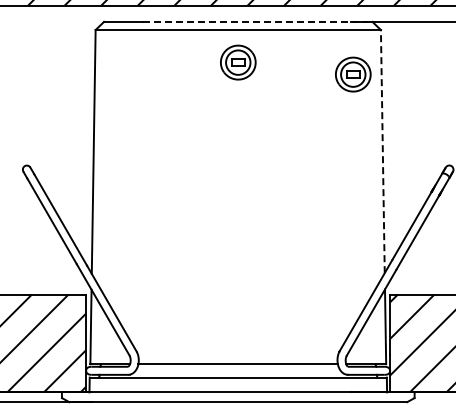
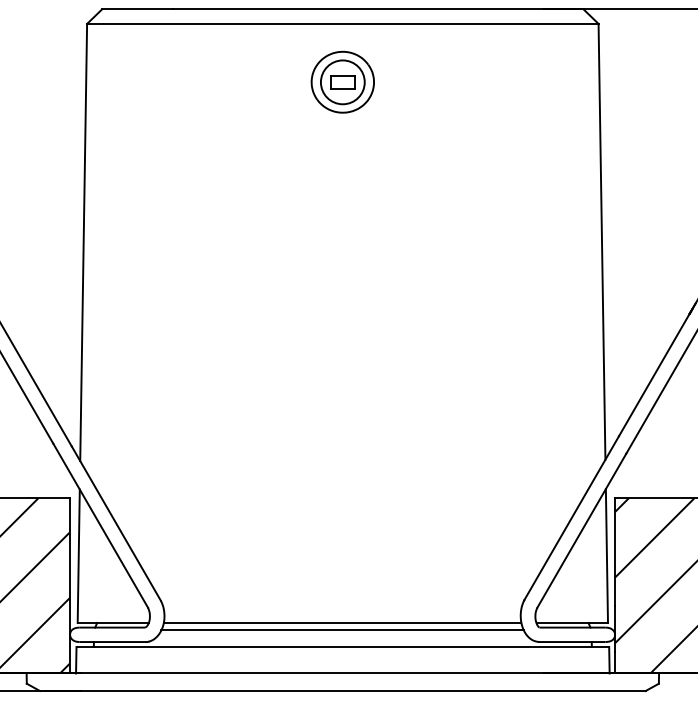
line: (257, 21) -> (377, 8), dashed -> solid
part: (353, 74) -> (549, 103), removed
line: (382, 151) -> (601, 241), dashed -> solid
line: (237, 368) -> (341, 630), added

